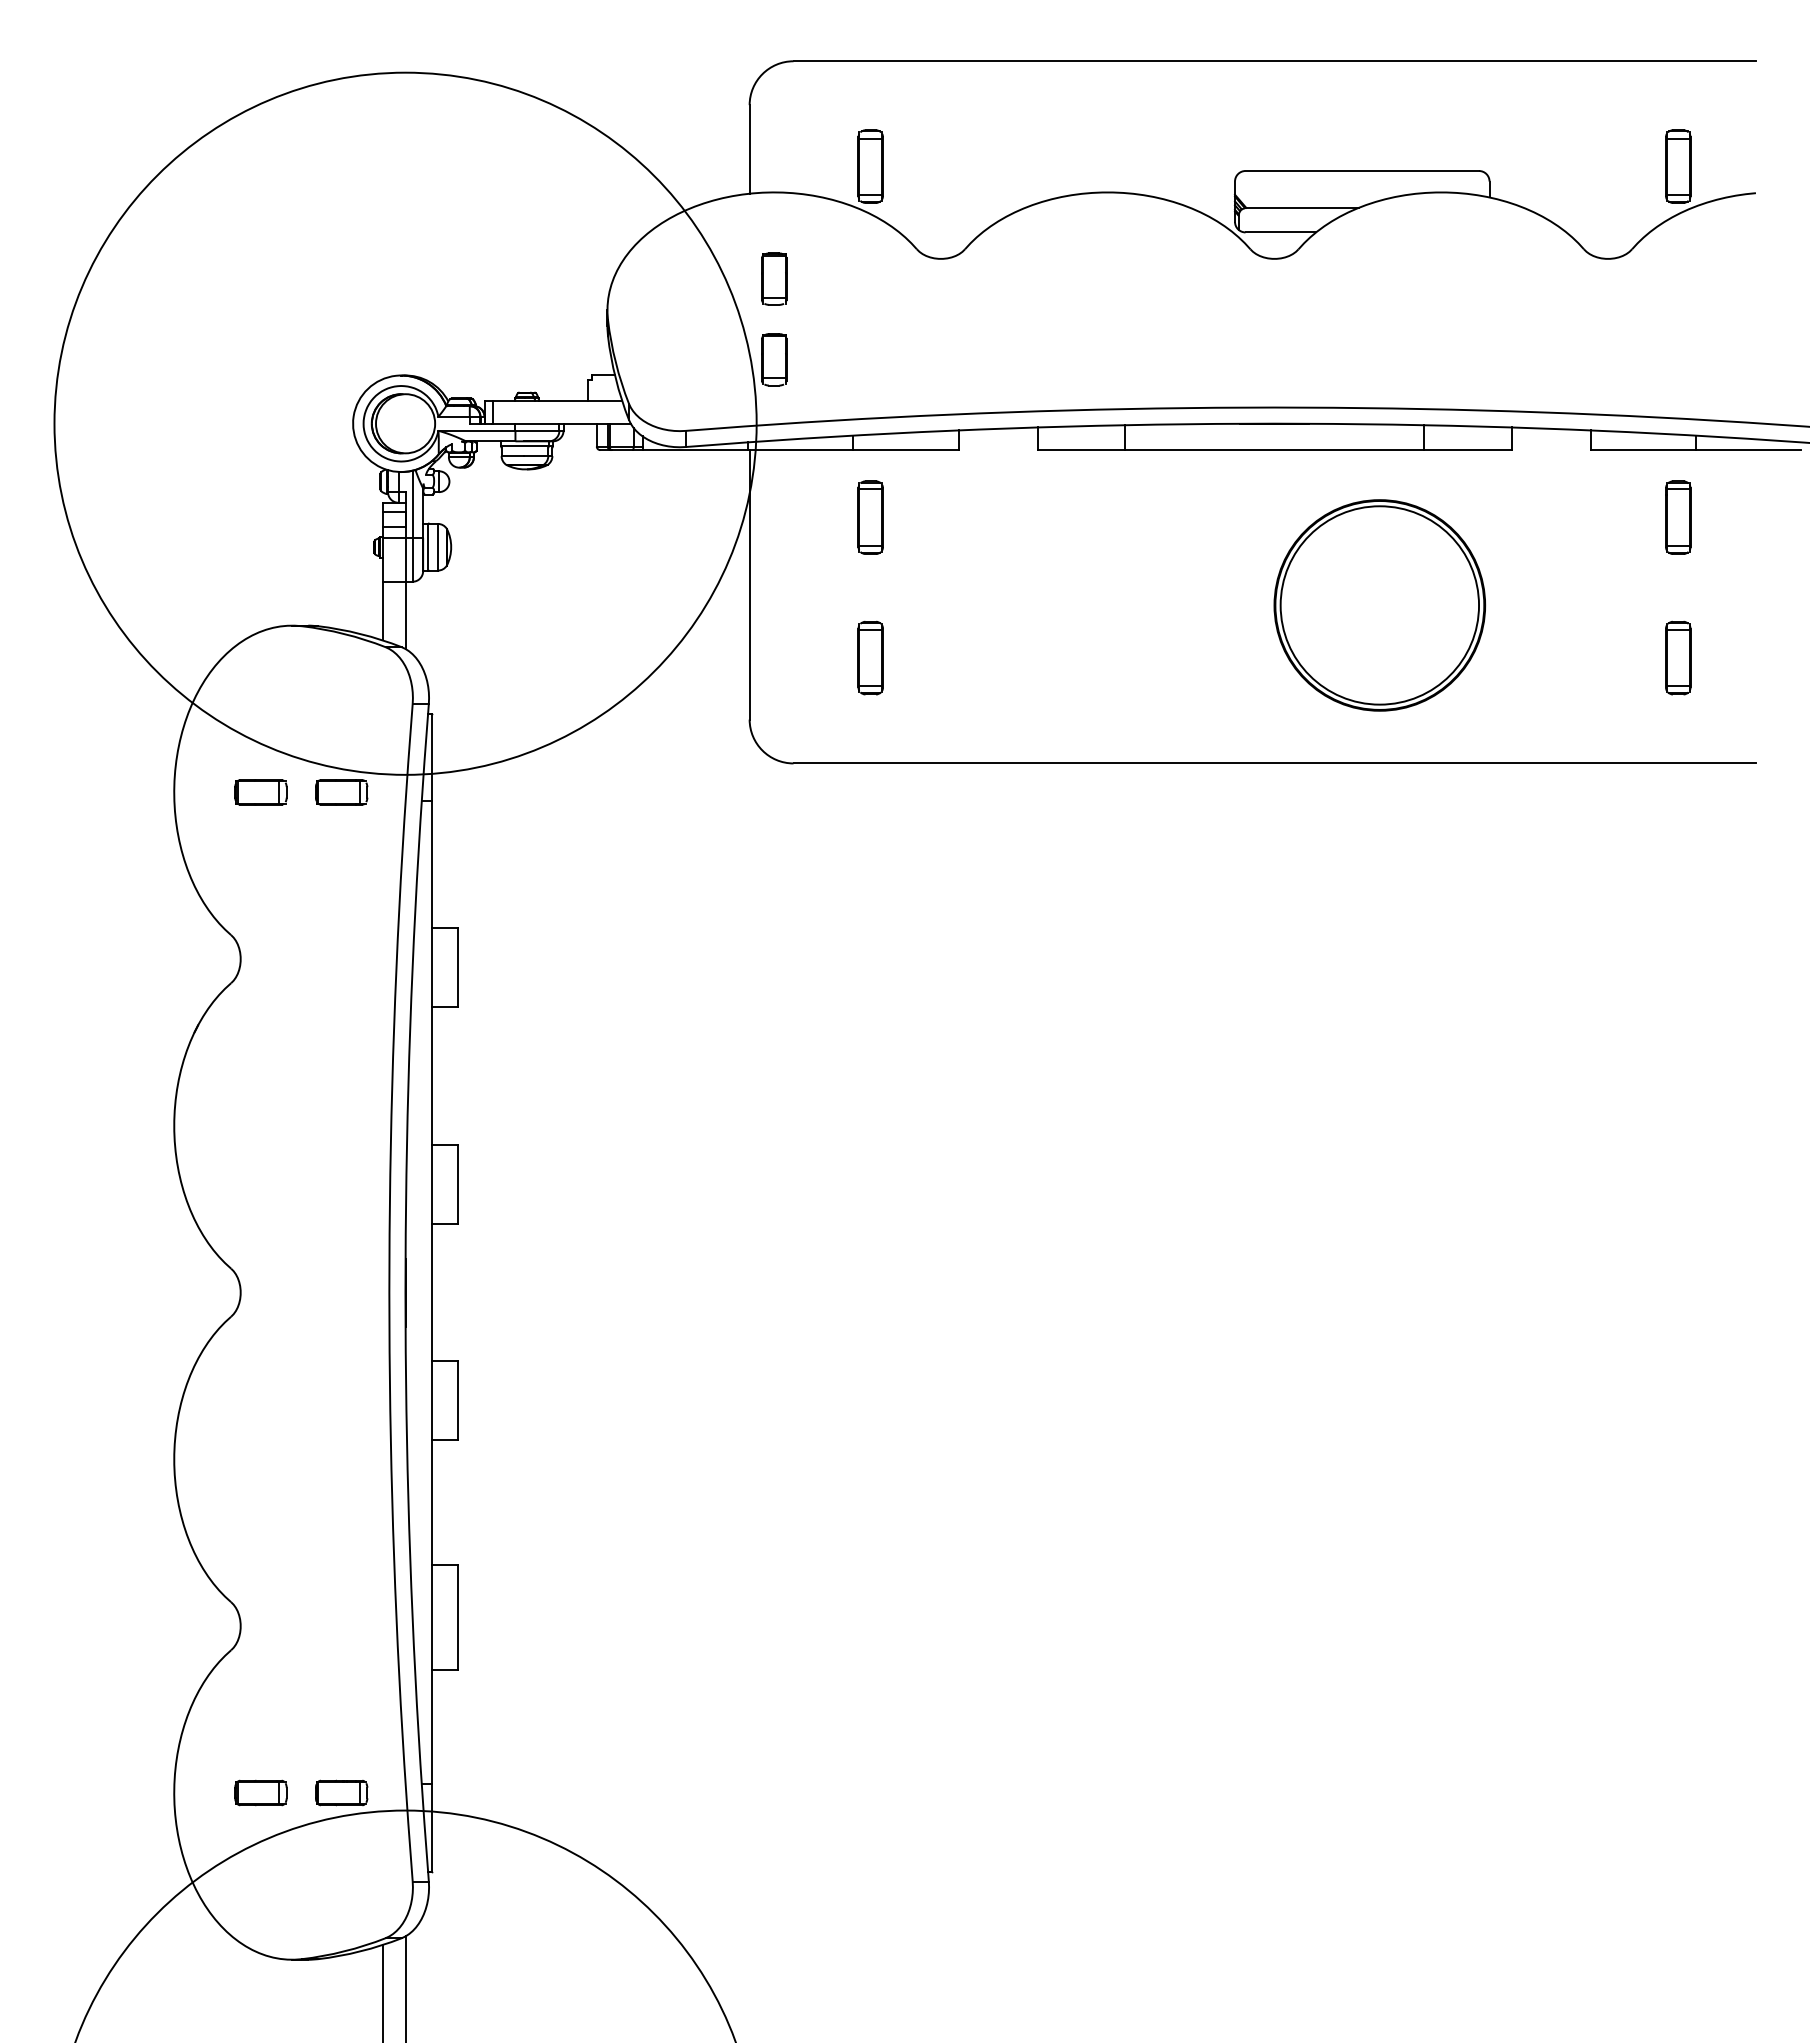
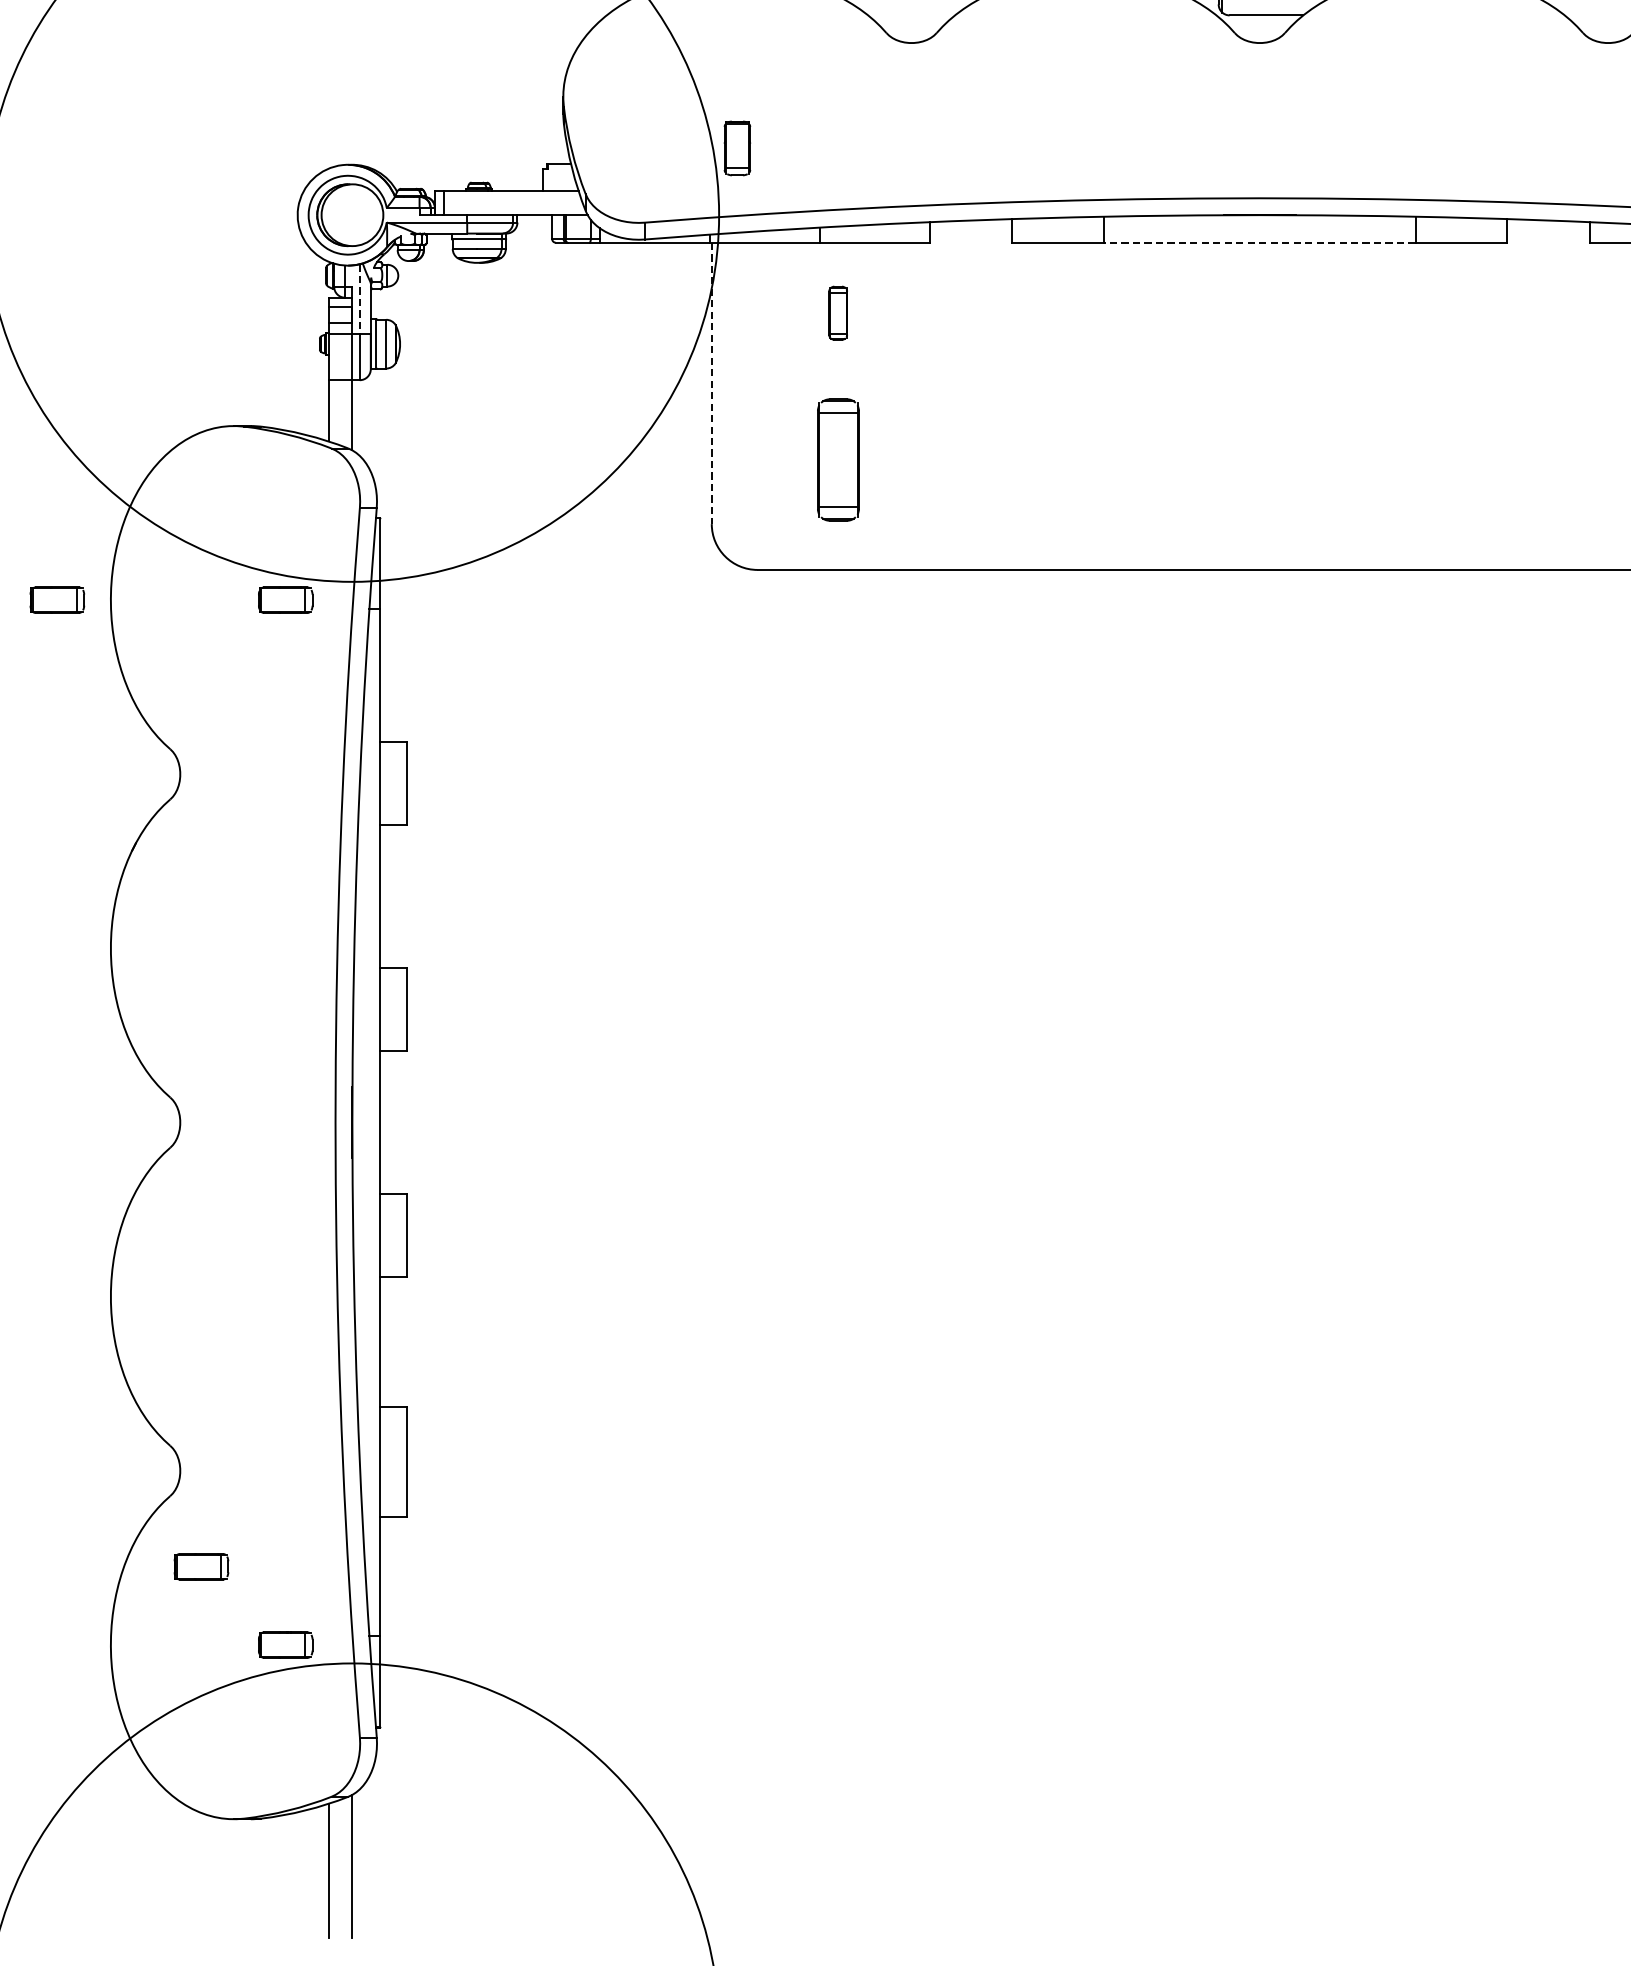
part: (774, 278) -> (737, 63), removed
line: (1274, 450) -> (1259, 243), solid -> dashed
line: (412, 504) -> (359, 299), solid -> dashed
part: (870, 517) -> (837, 313), size x0.7
line: (749, 584) -> (711, 383), solid -> dashed
part: (1379, 605) -> (1369, 405), removed
part: (870, 657) -> (837, 459), size x1.6
part: (260, 792) -> (56, 600), moved
part: (260, 1792) -> (200, 1566), moved

